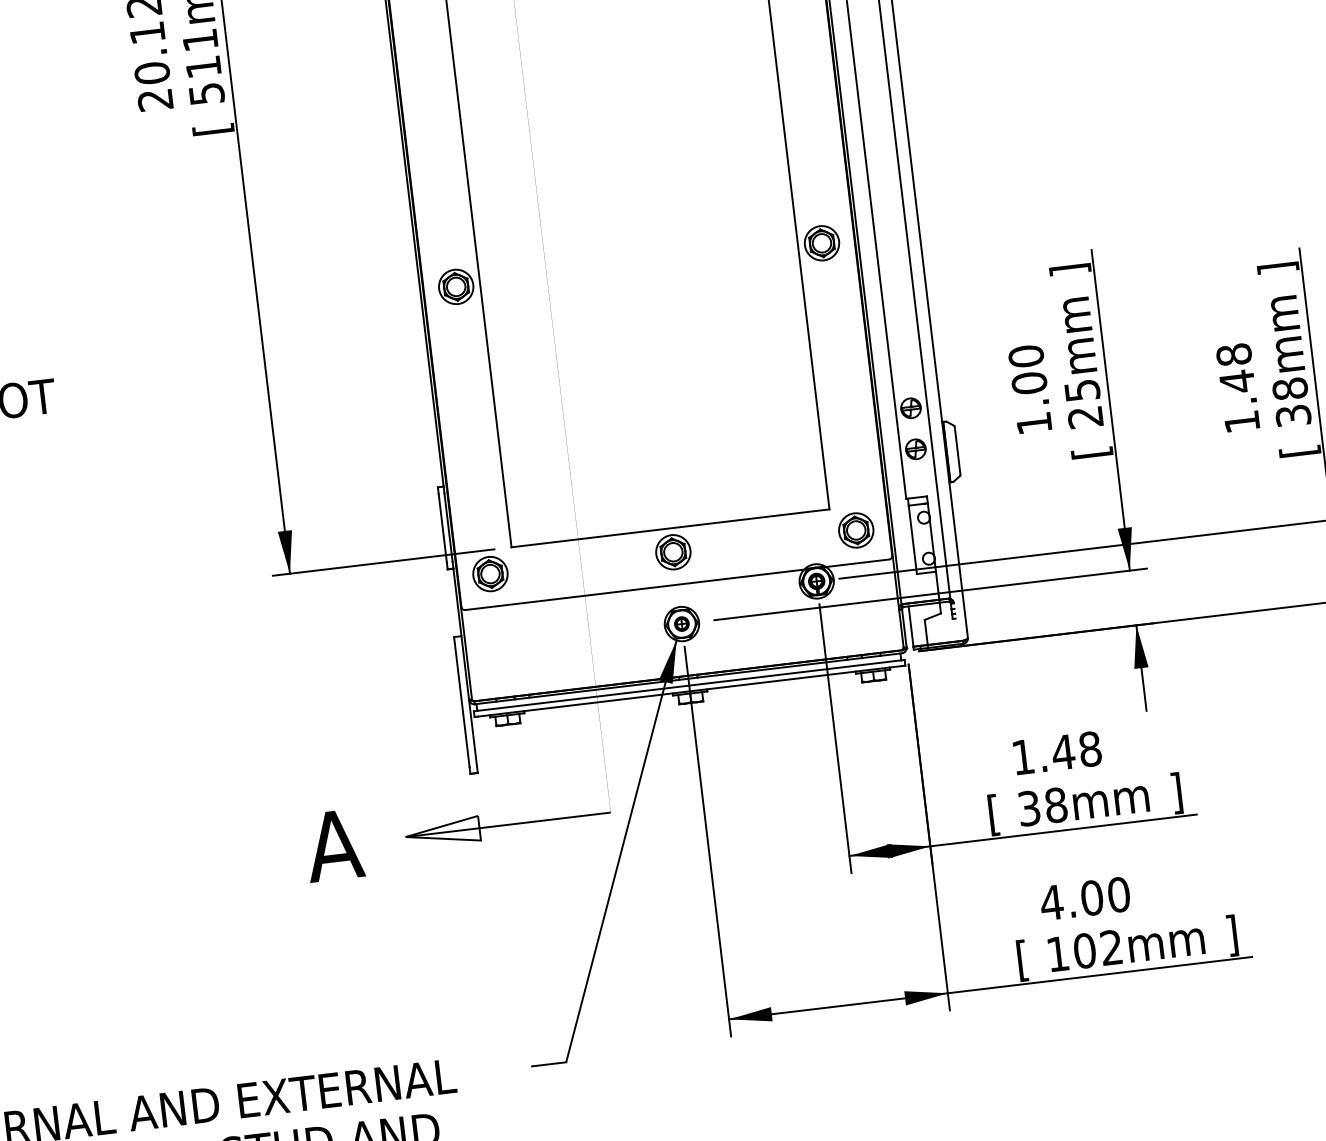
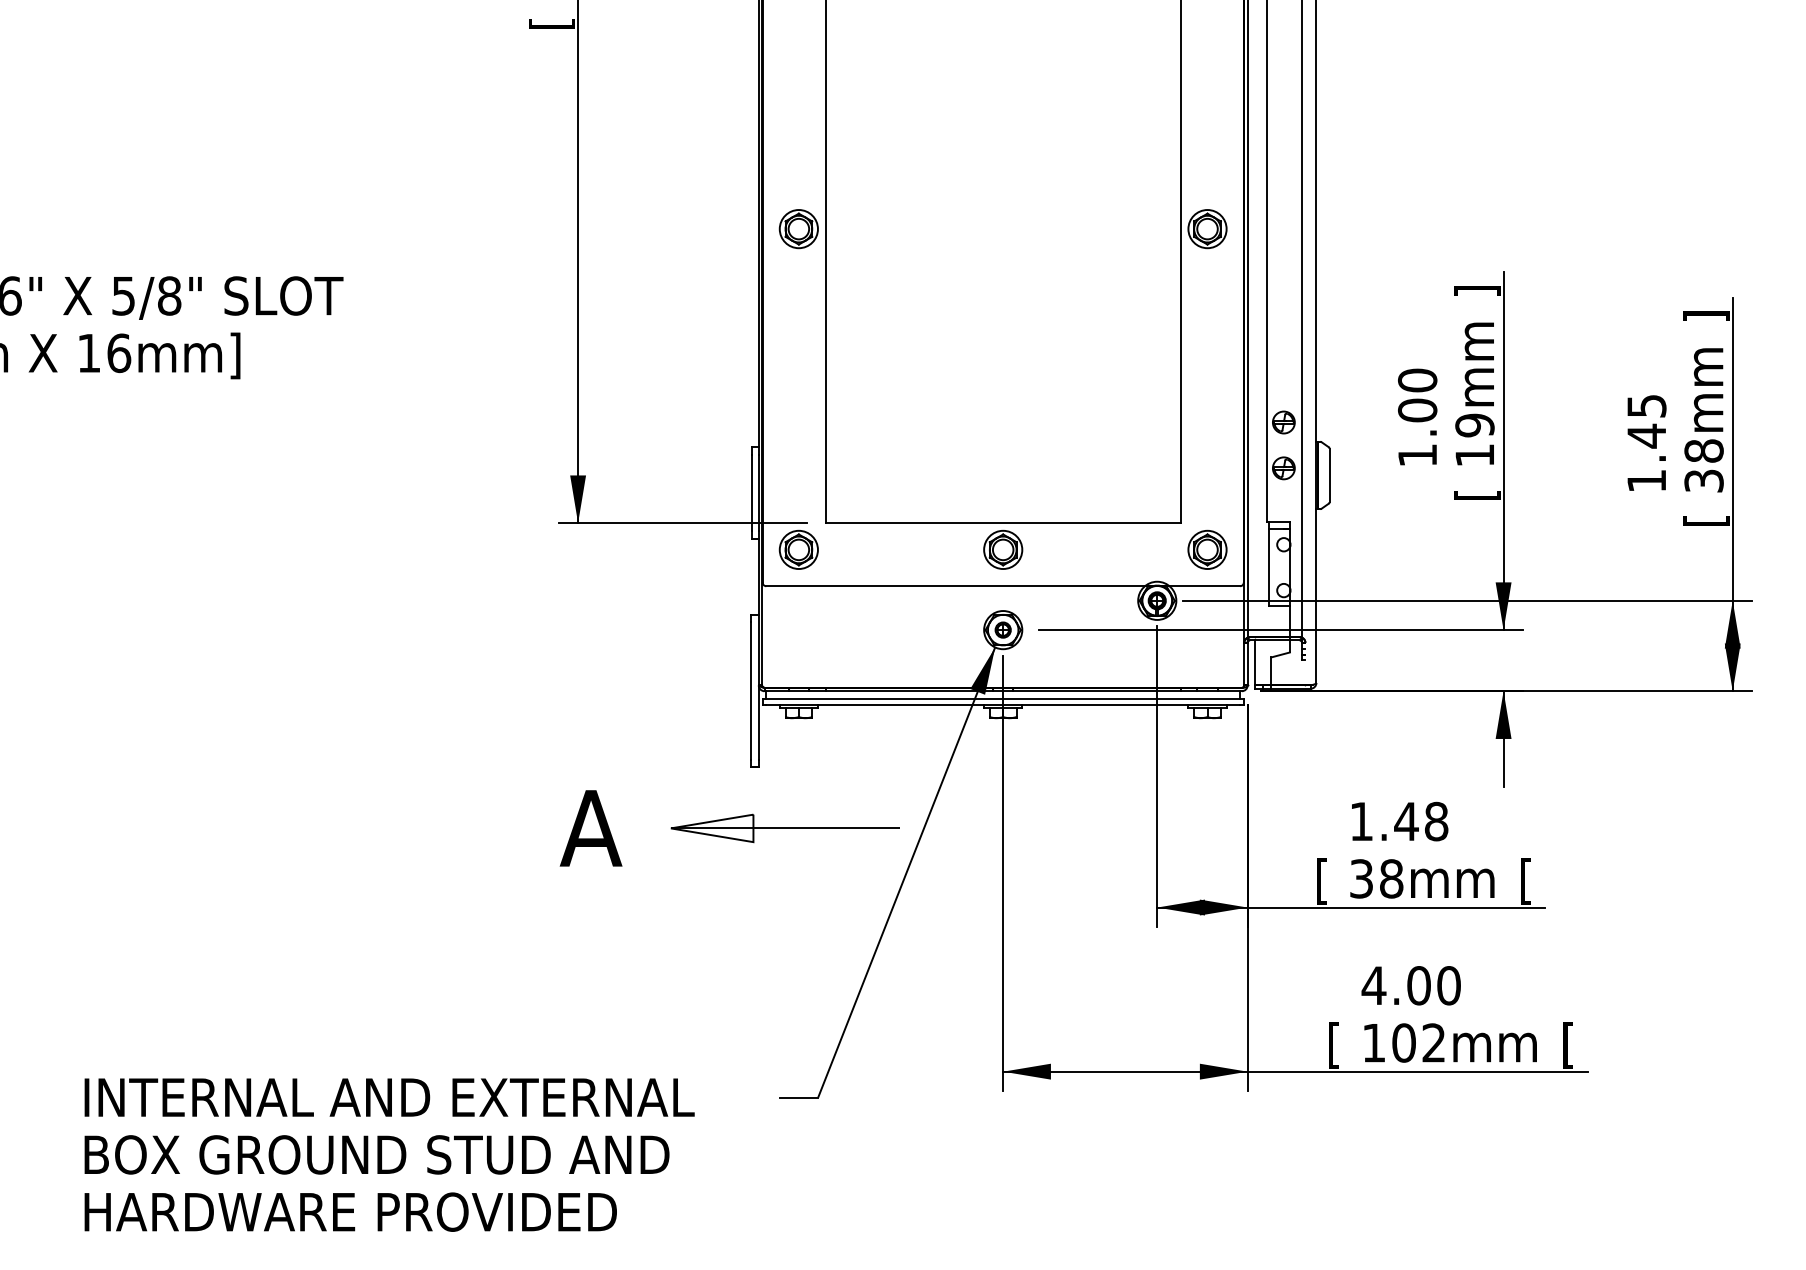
text: (1233, 354) -> (1646, 405), 1.48 -> 1.45
text: (1083, 403) -> (1474, 439), 25mm -> 19mm
text: (1176, 793) -> (1525, 881), ] -> [
text: (1232, 935) -> (1568, 1045), ] -> [

